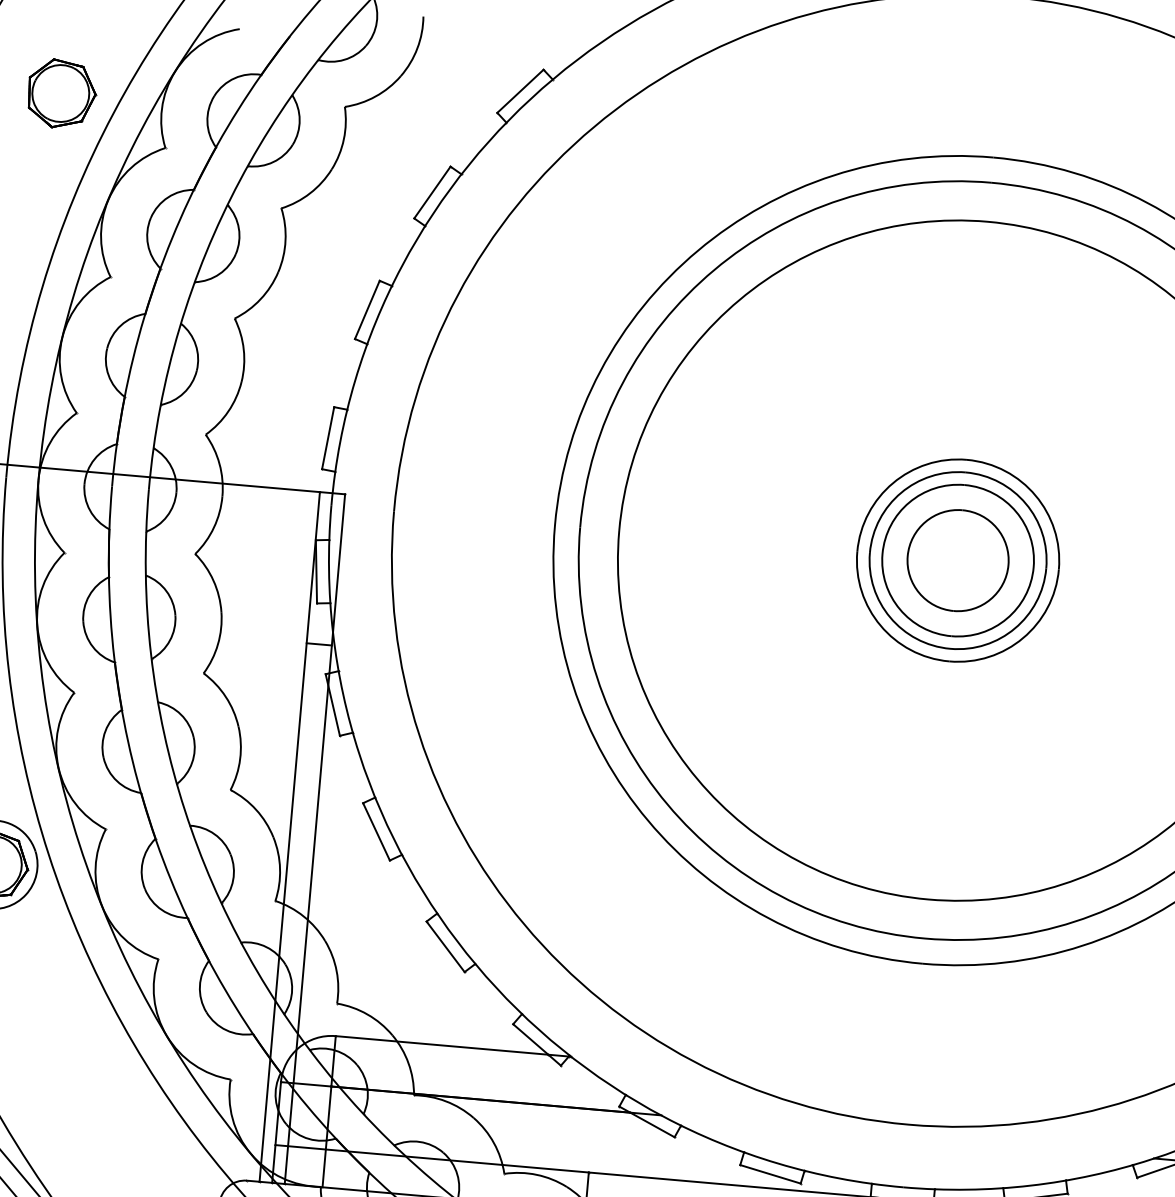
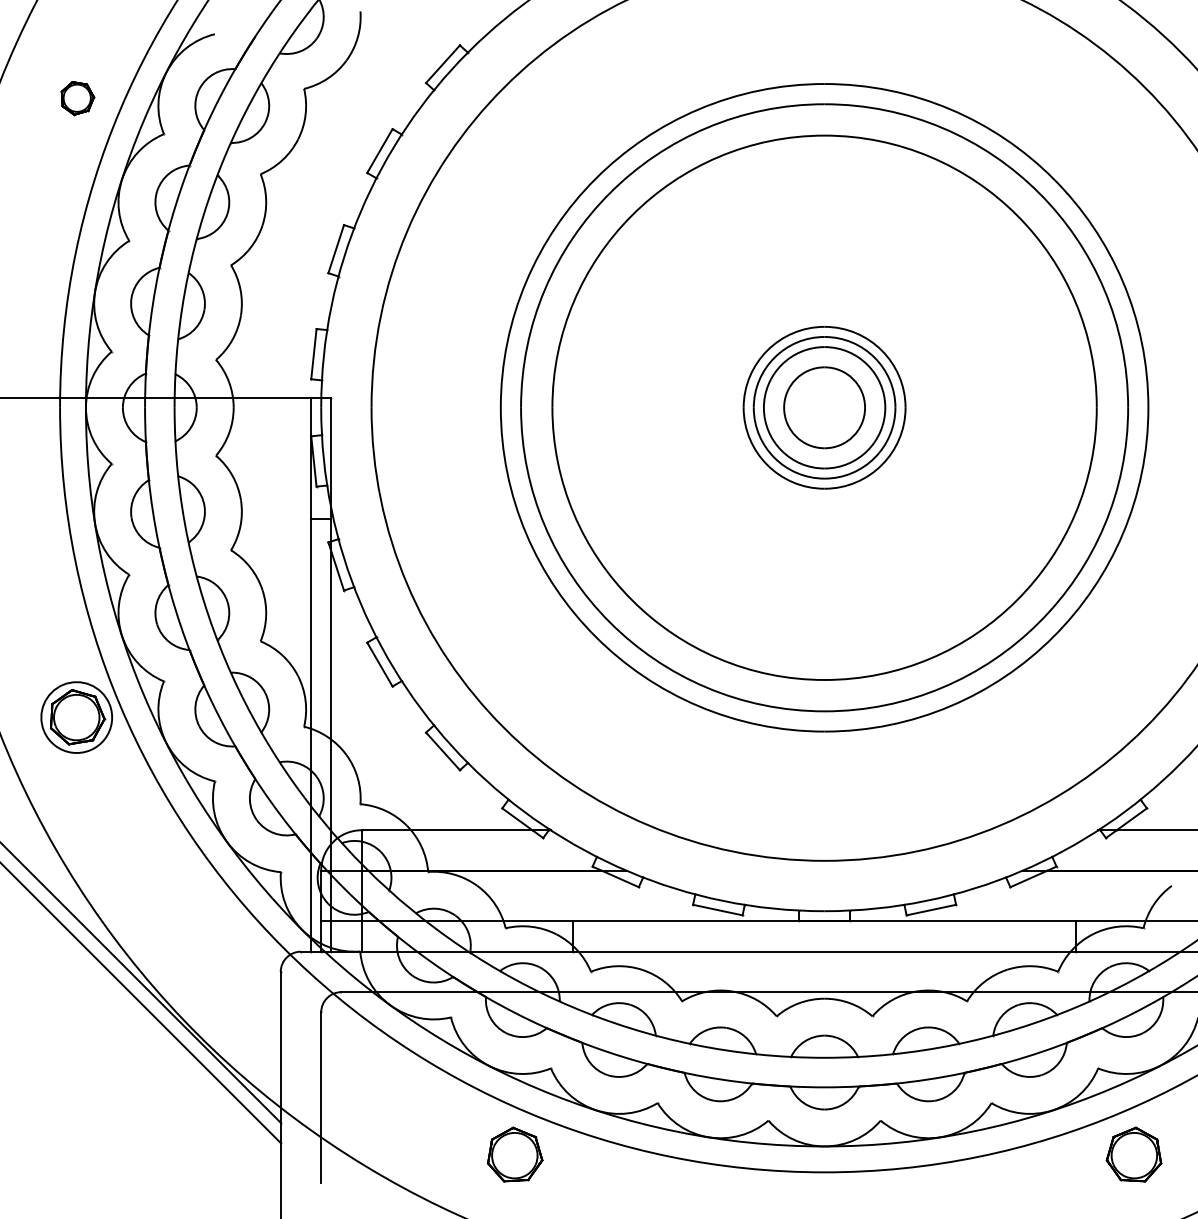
part: (61, 94) -> (77, 98), size x0.6

